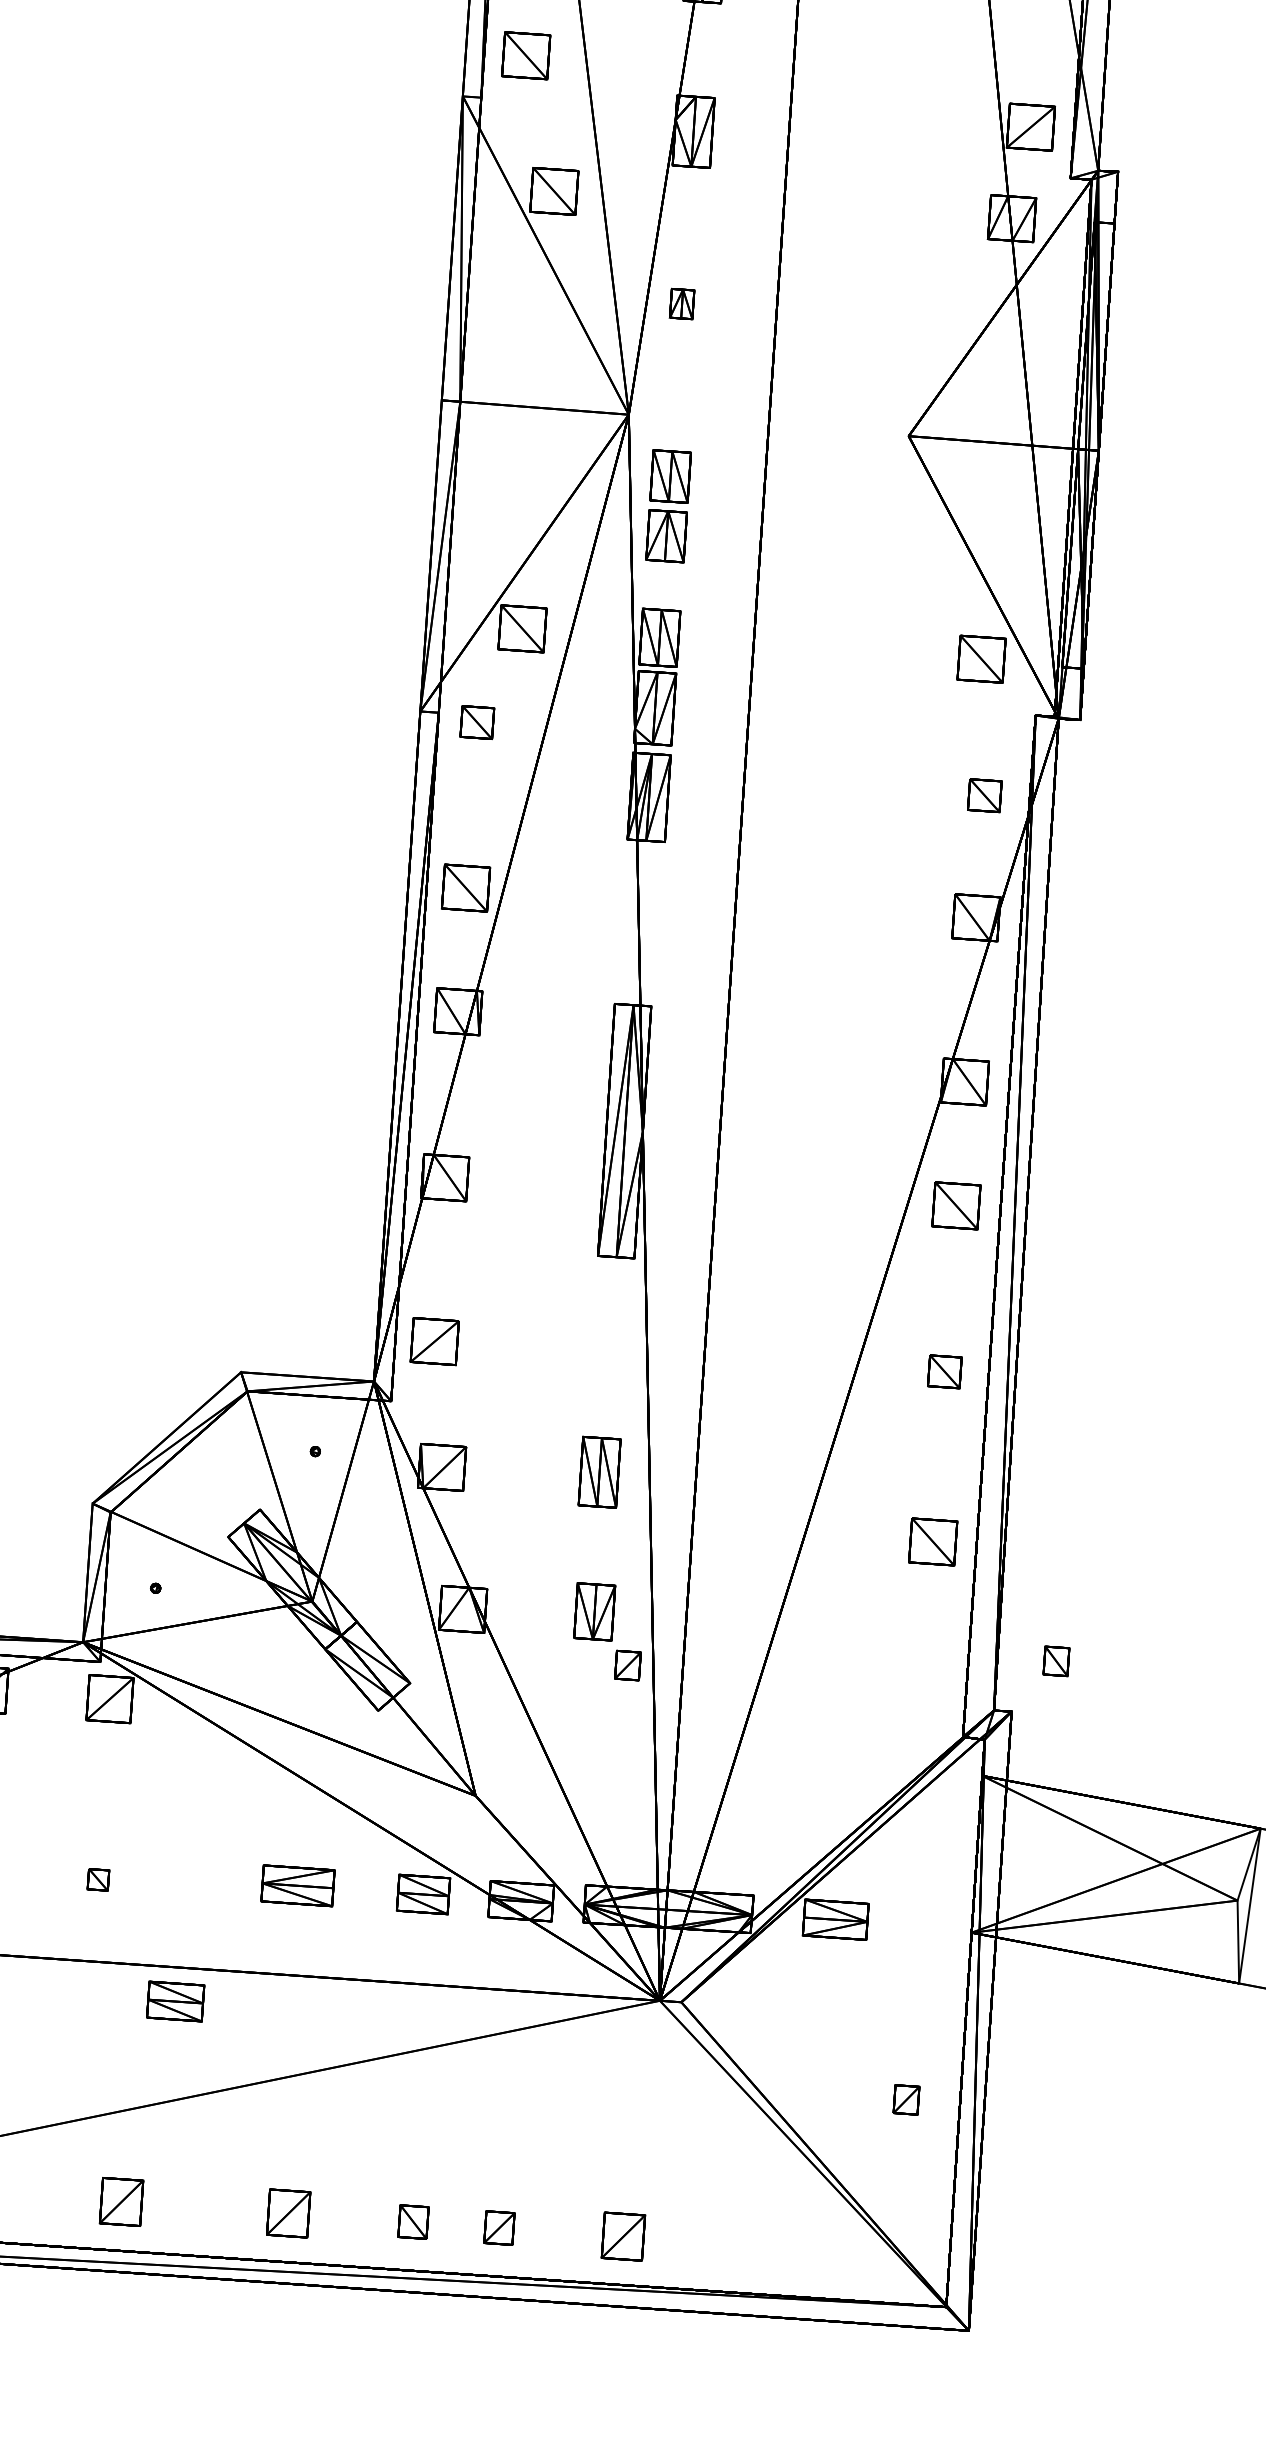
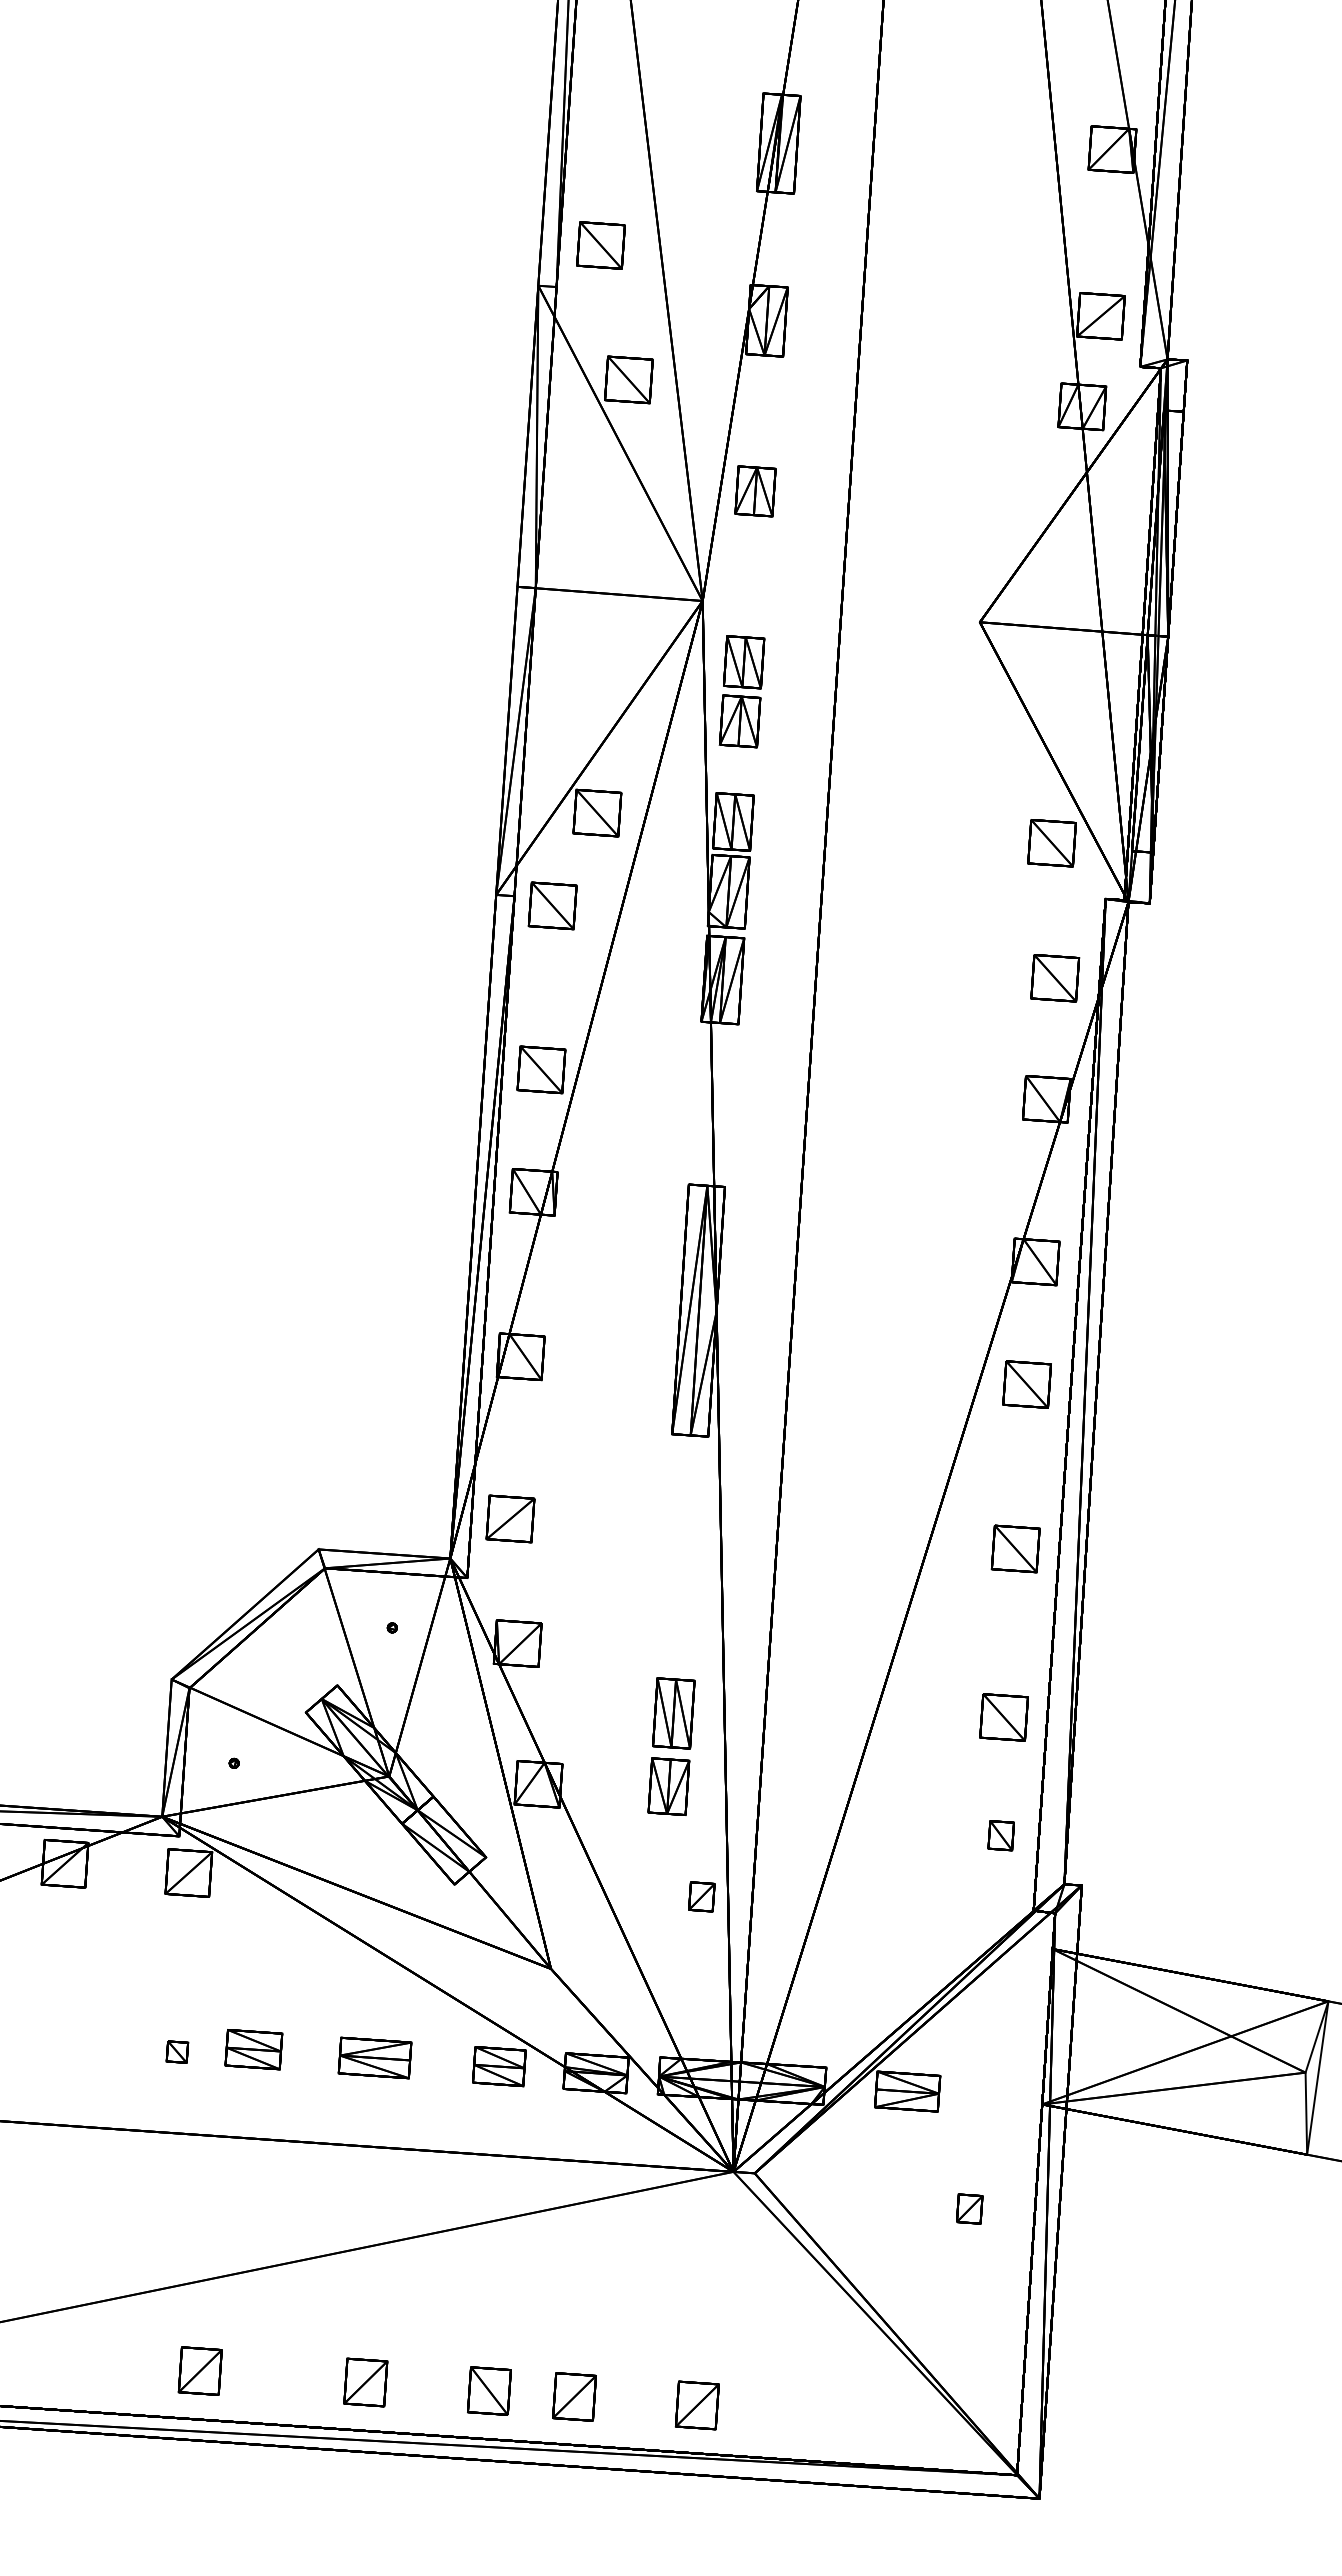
part: (682, 304) -> (755, 491), size x1.67
part: (477, 722) -> (552, 905), size x1.43
part: (985, 795) -> (1055, 978), size x1.43
part: (944, 1371) -> (1015, 1548), size x1.43
part: (599, 1472) -> (673, 1713), moved
part: (1055, 1661) -> (1000, 1835), moved
part: (627, 1665) -> (701, 1896), moved
part: (175, 2001) -> (253, 2049), moved
part: (906, 2099) -> (969, 2208), moved
part: (413, 2221) -> (489, 2390), size x1.43
part: (499, 2227) -> (574, 2396), size x1.43

